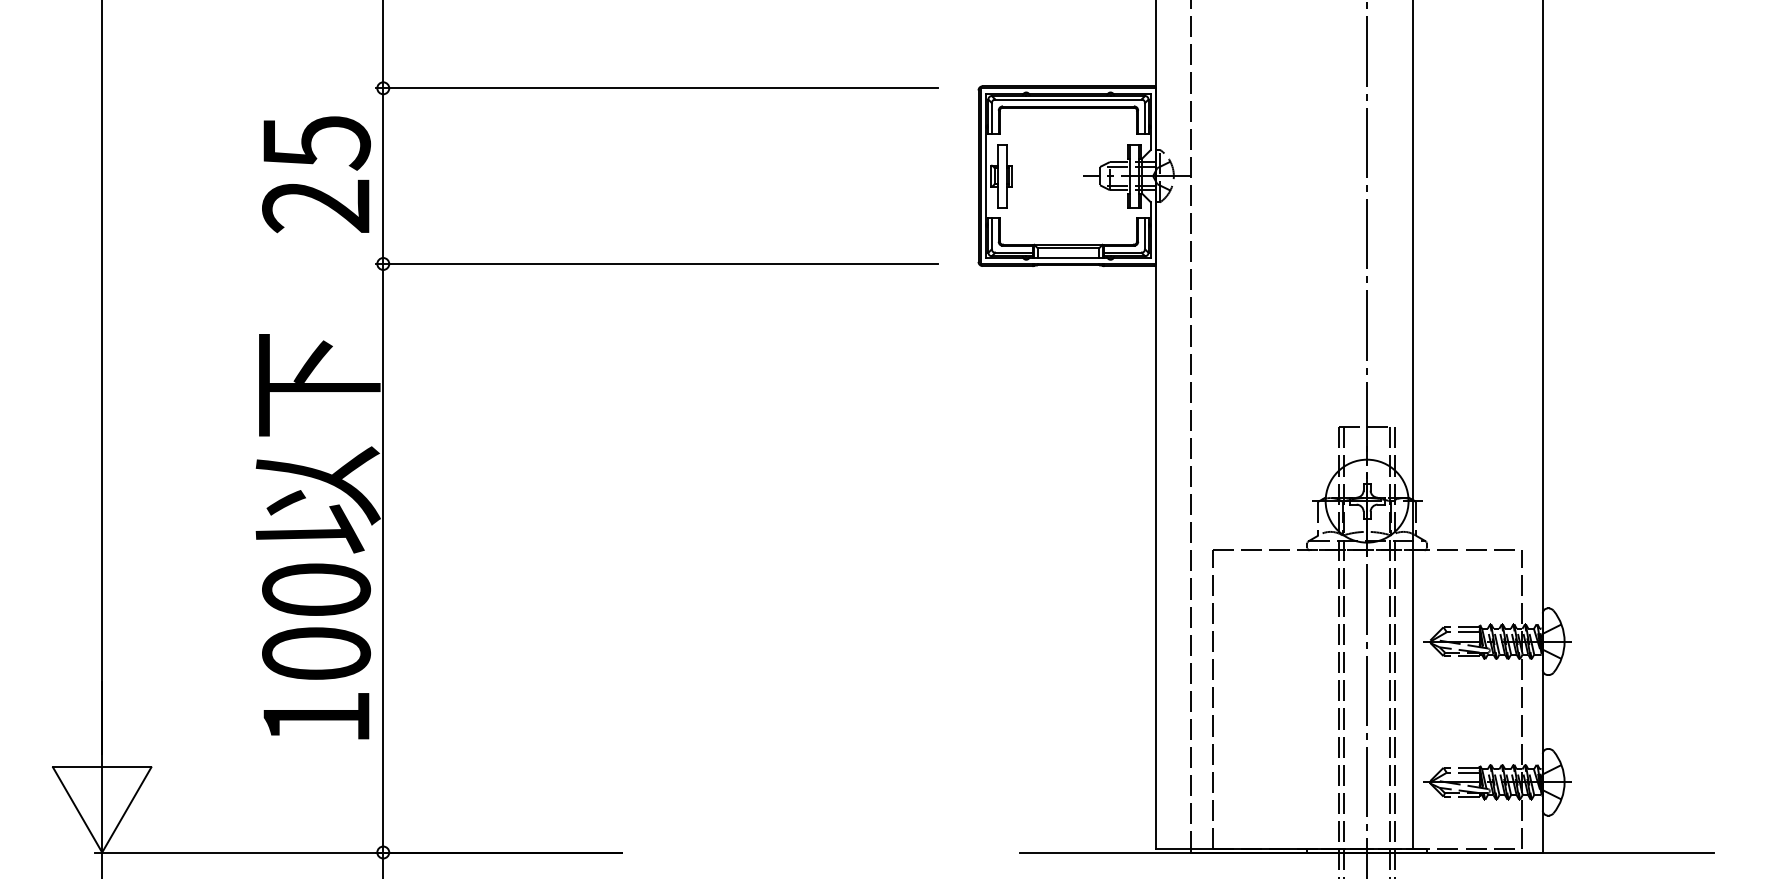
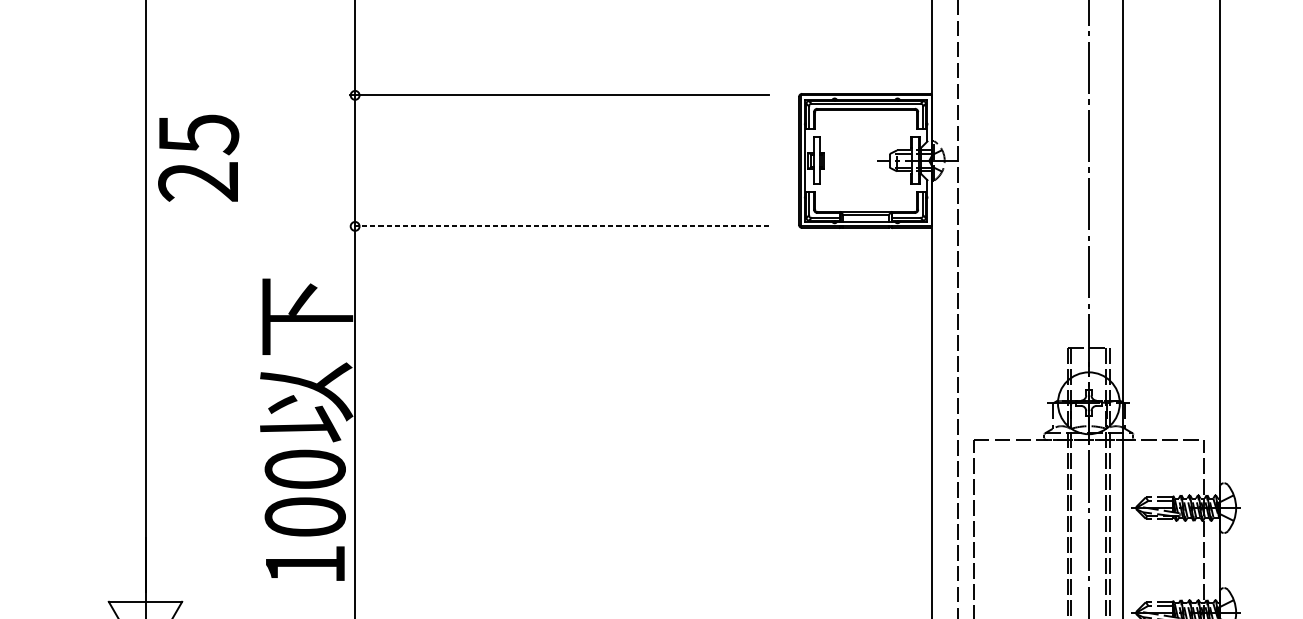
text: (316, 174) -> (198, 158), moved
line: (656, 263) -> (558, 226), solid -> dashed

